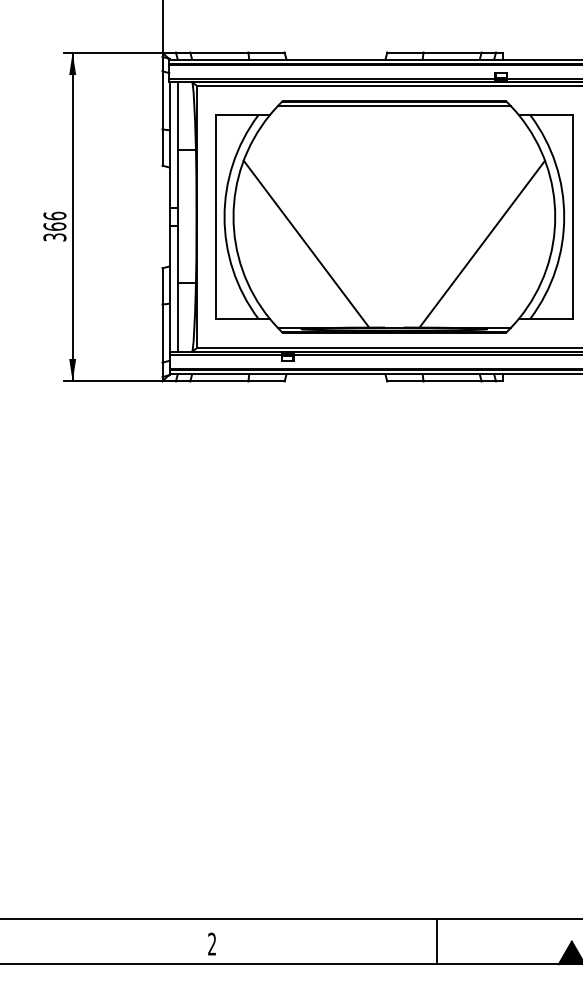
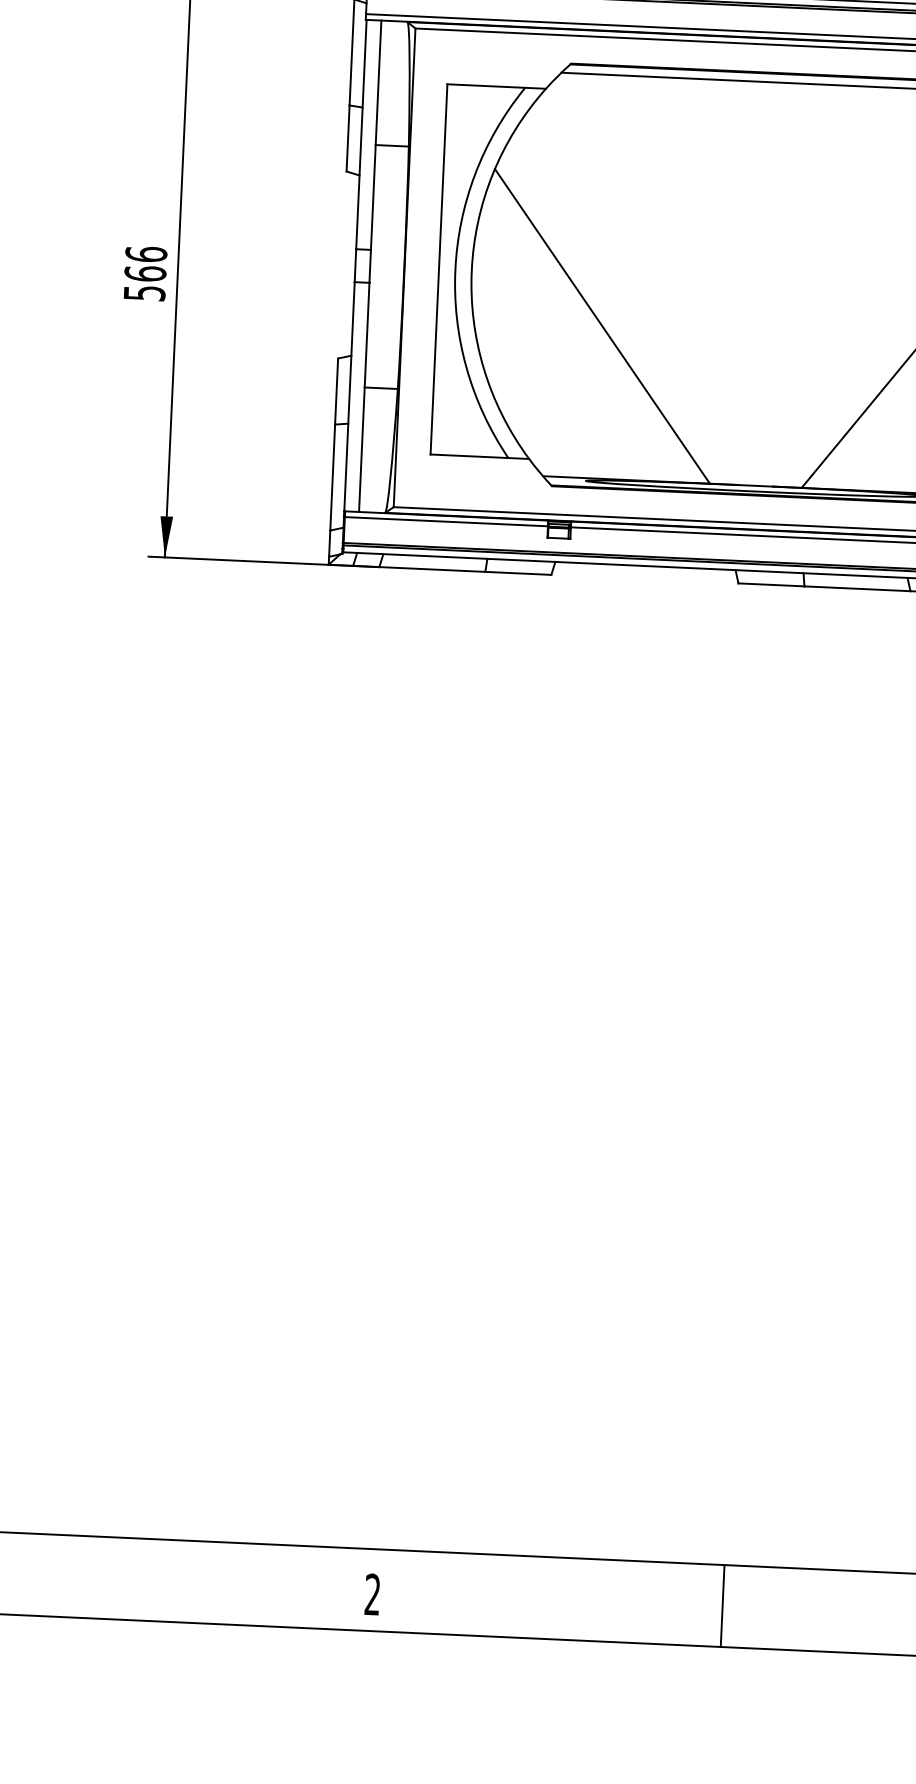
text: (54, 236) -> (143, 291), 366 -> 566
line: (437, 941) -> (723, 1605), moved

